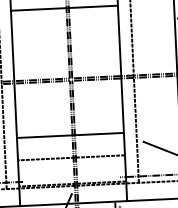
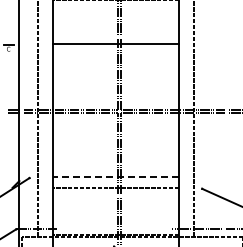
line: (64, 8) -> (115, 43), moved
line: (70, 135) -> (115, 177), solid -> dashed
line: (71, 157) -> (115, 187), moved

